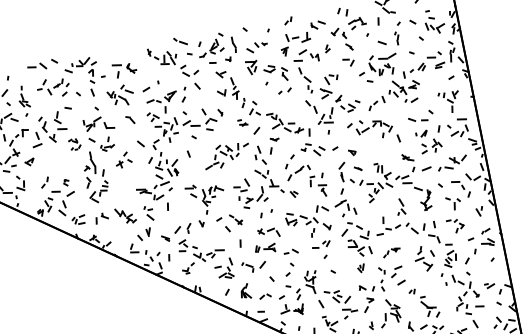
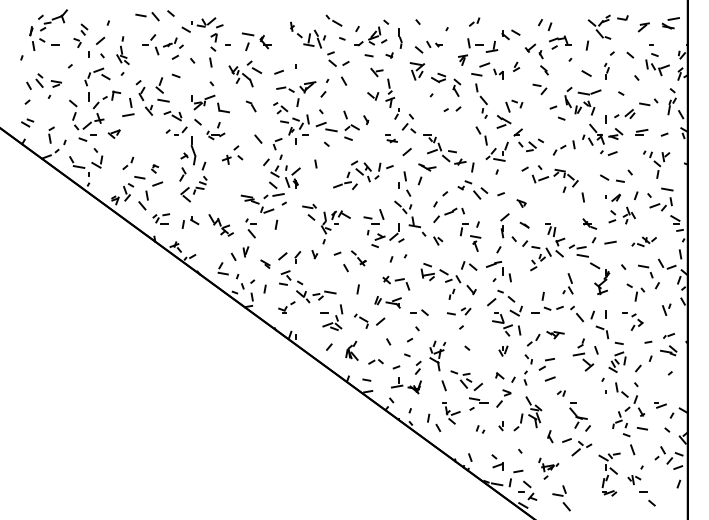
part: (440, 65) -> (641, 132), moved
part: (274, 139) -> (427, 167), size x1.67
part: (74, 143) -> (175, 122), size x1.67
part: (451, 162) -> (643, 241), size x0.62
part: (391, 252) -> (545, 338), size x1.67

